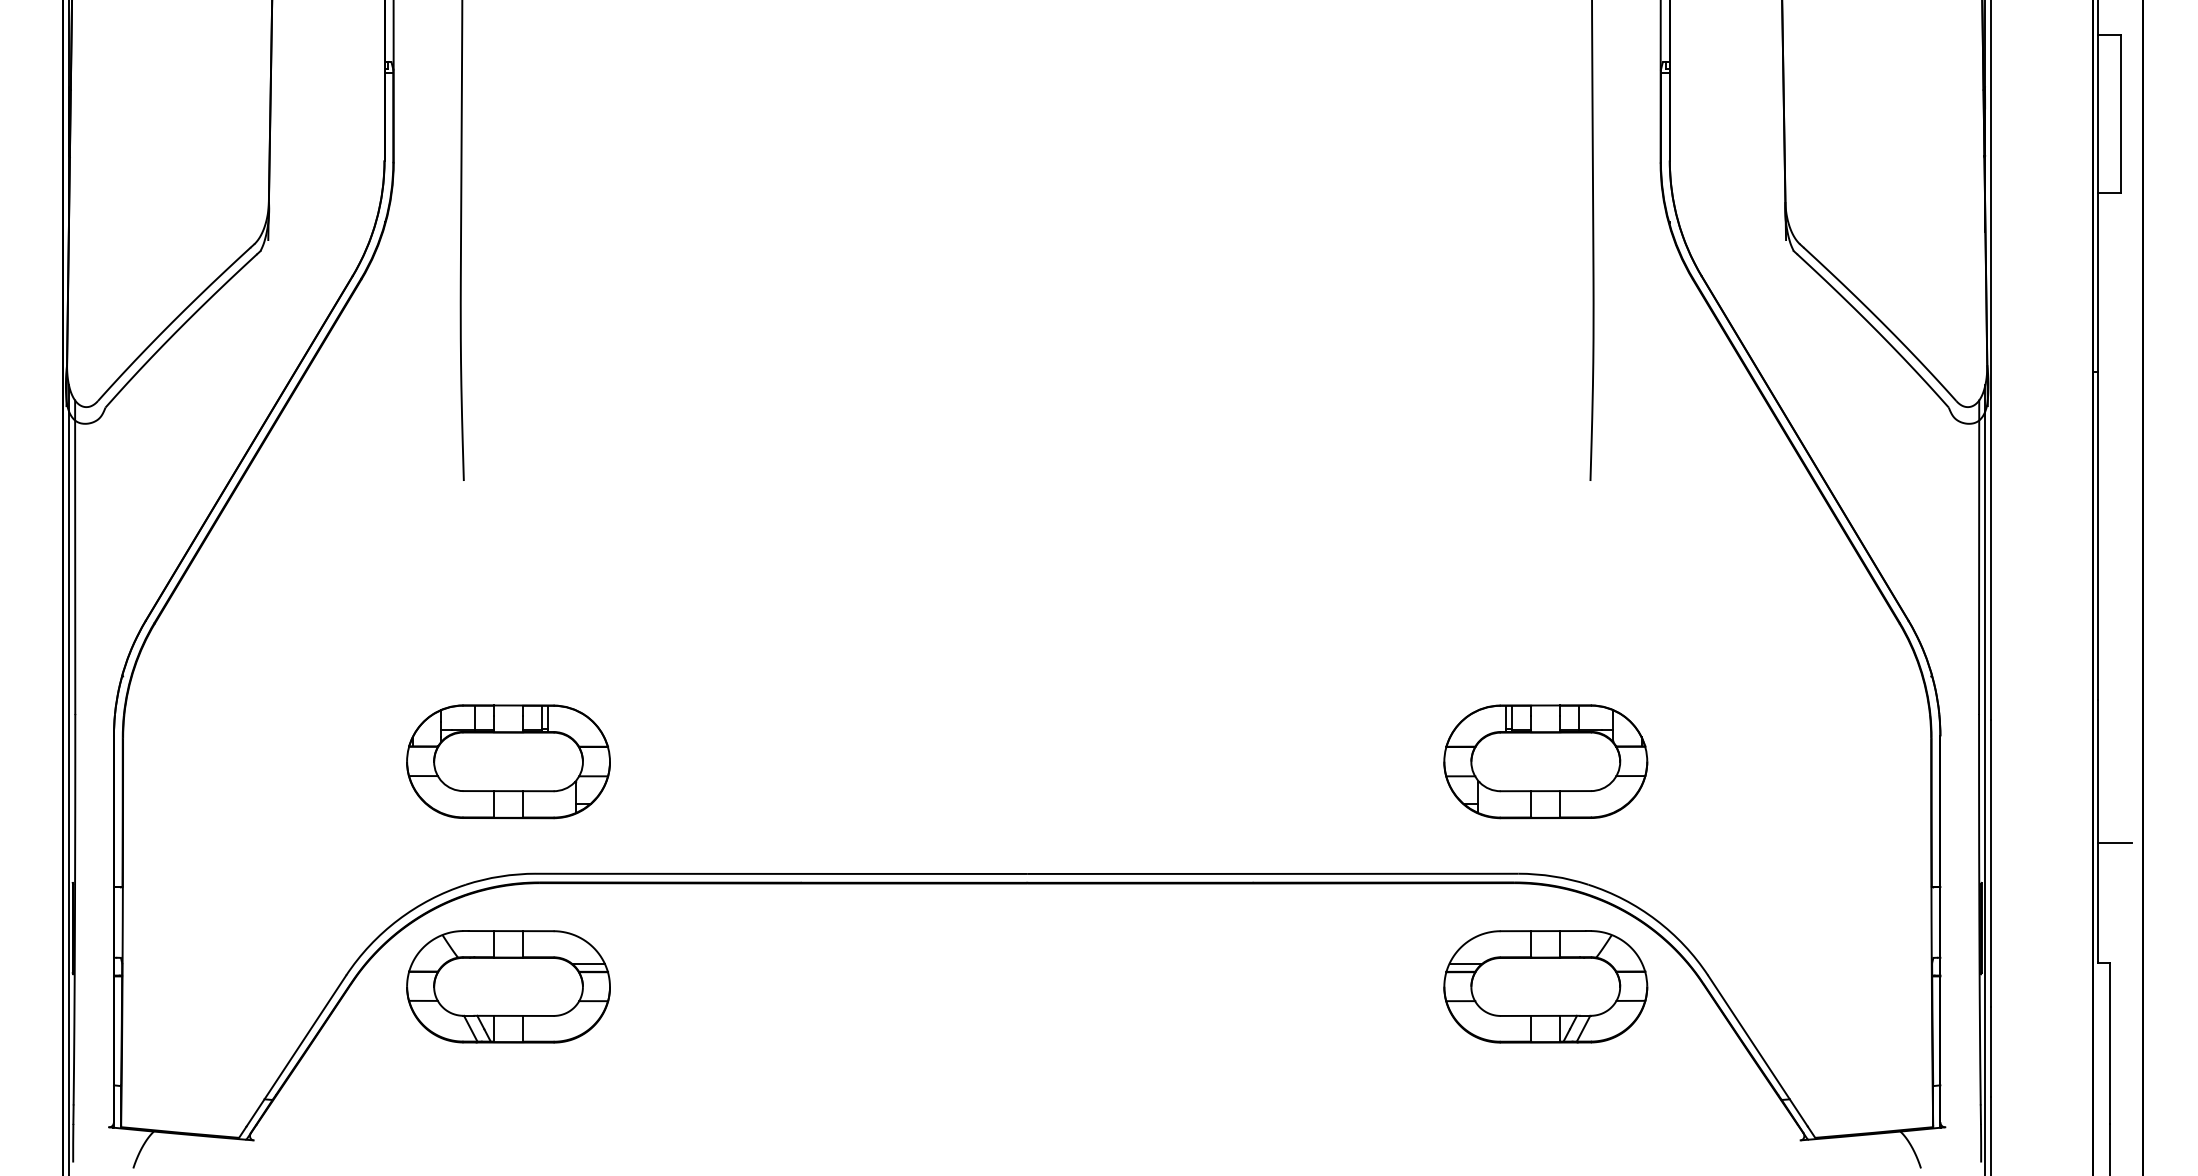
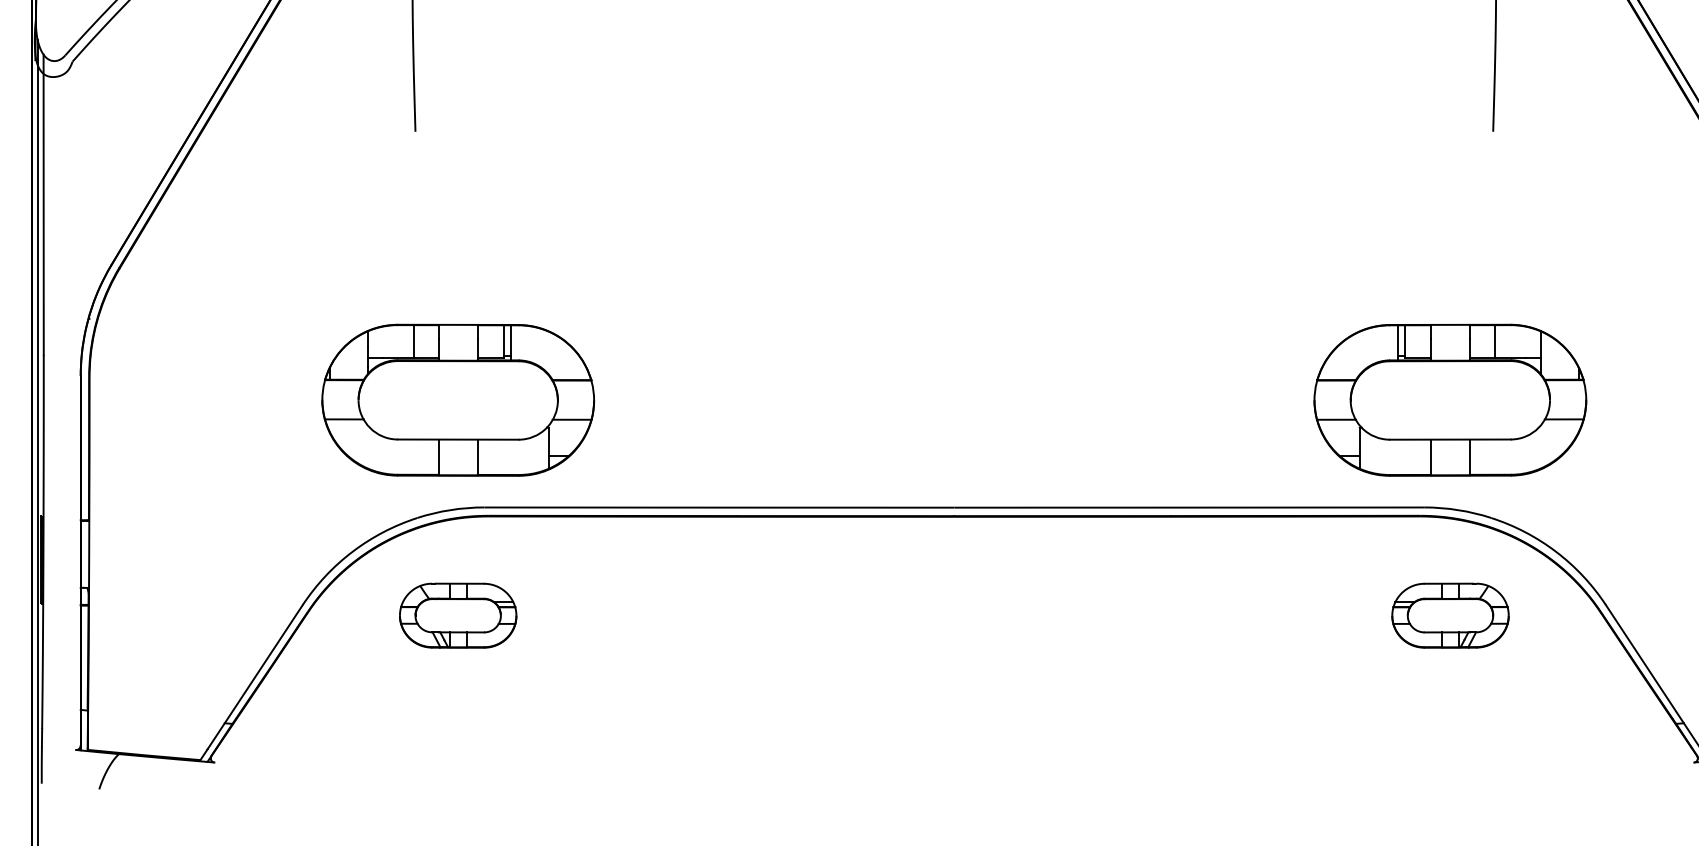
part: (508, 761) -> (458, 400), size x1.4
part: (1545, 761) -> (1450, 400), size x1.4
part: (508, 986) -> (458, 615), size x0.6
part: (1545, 986) -> (1450, 615), size x0.6

